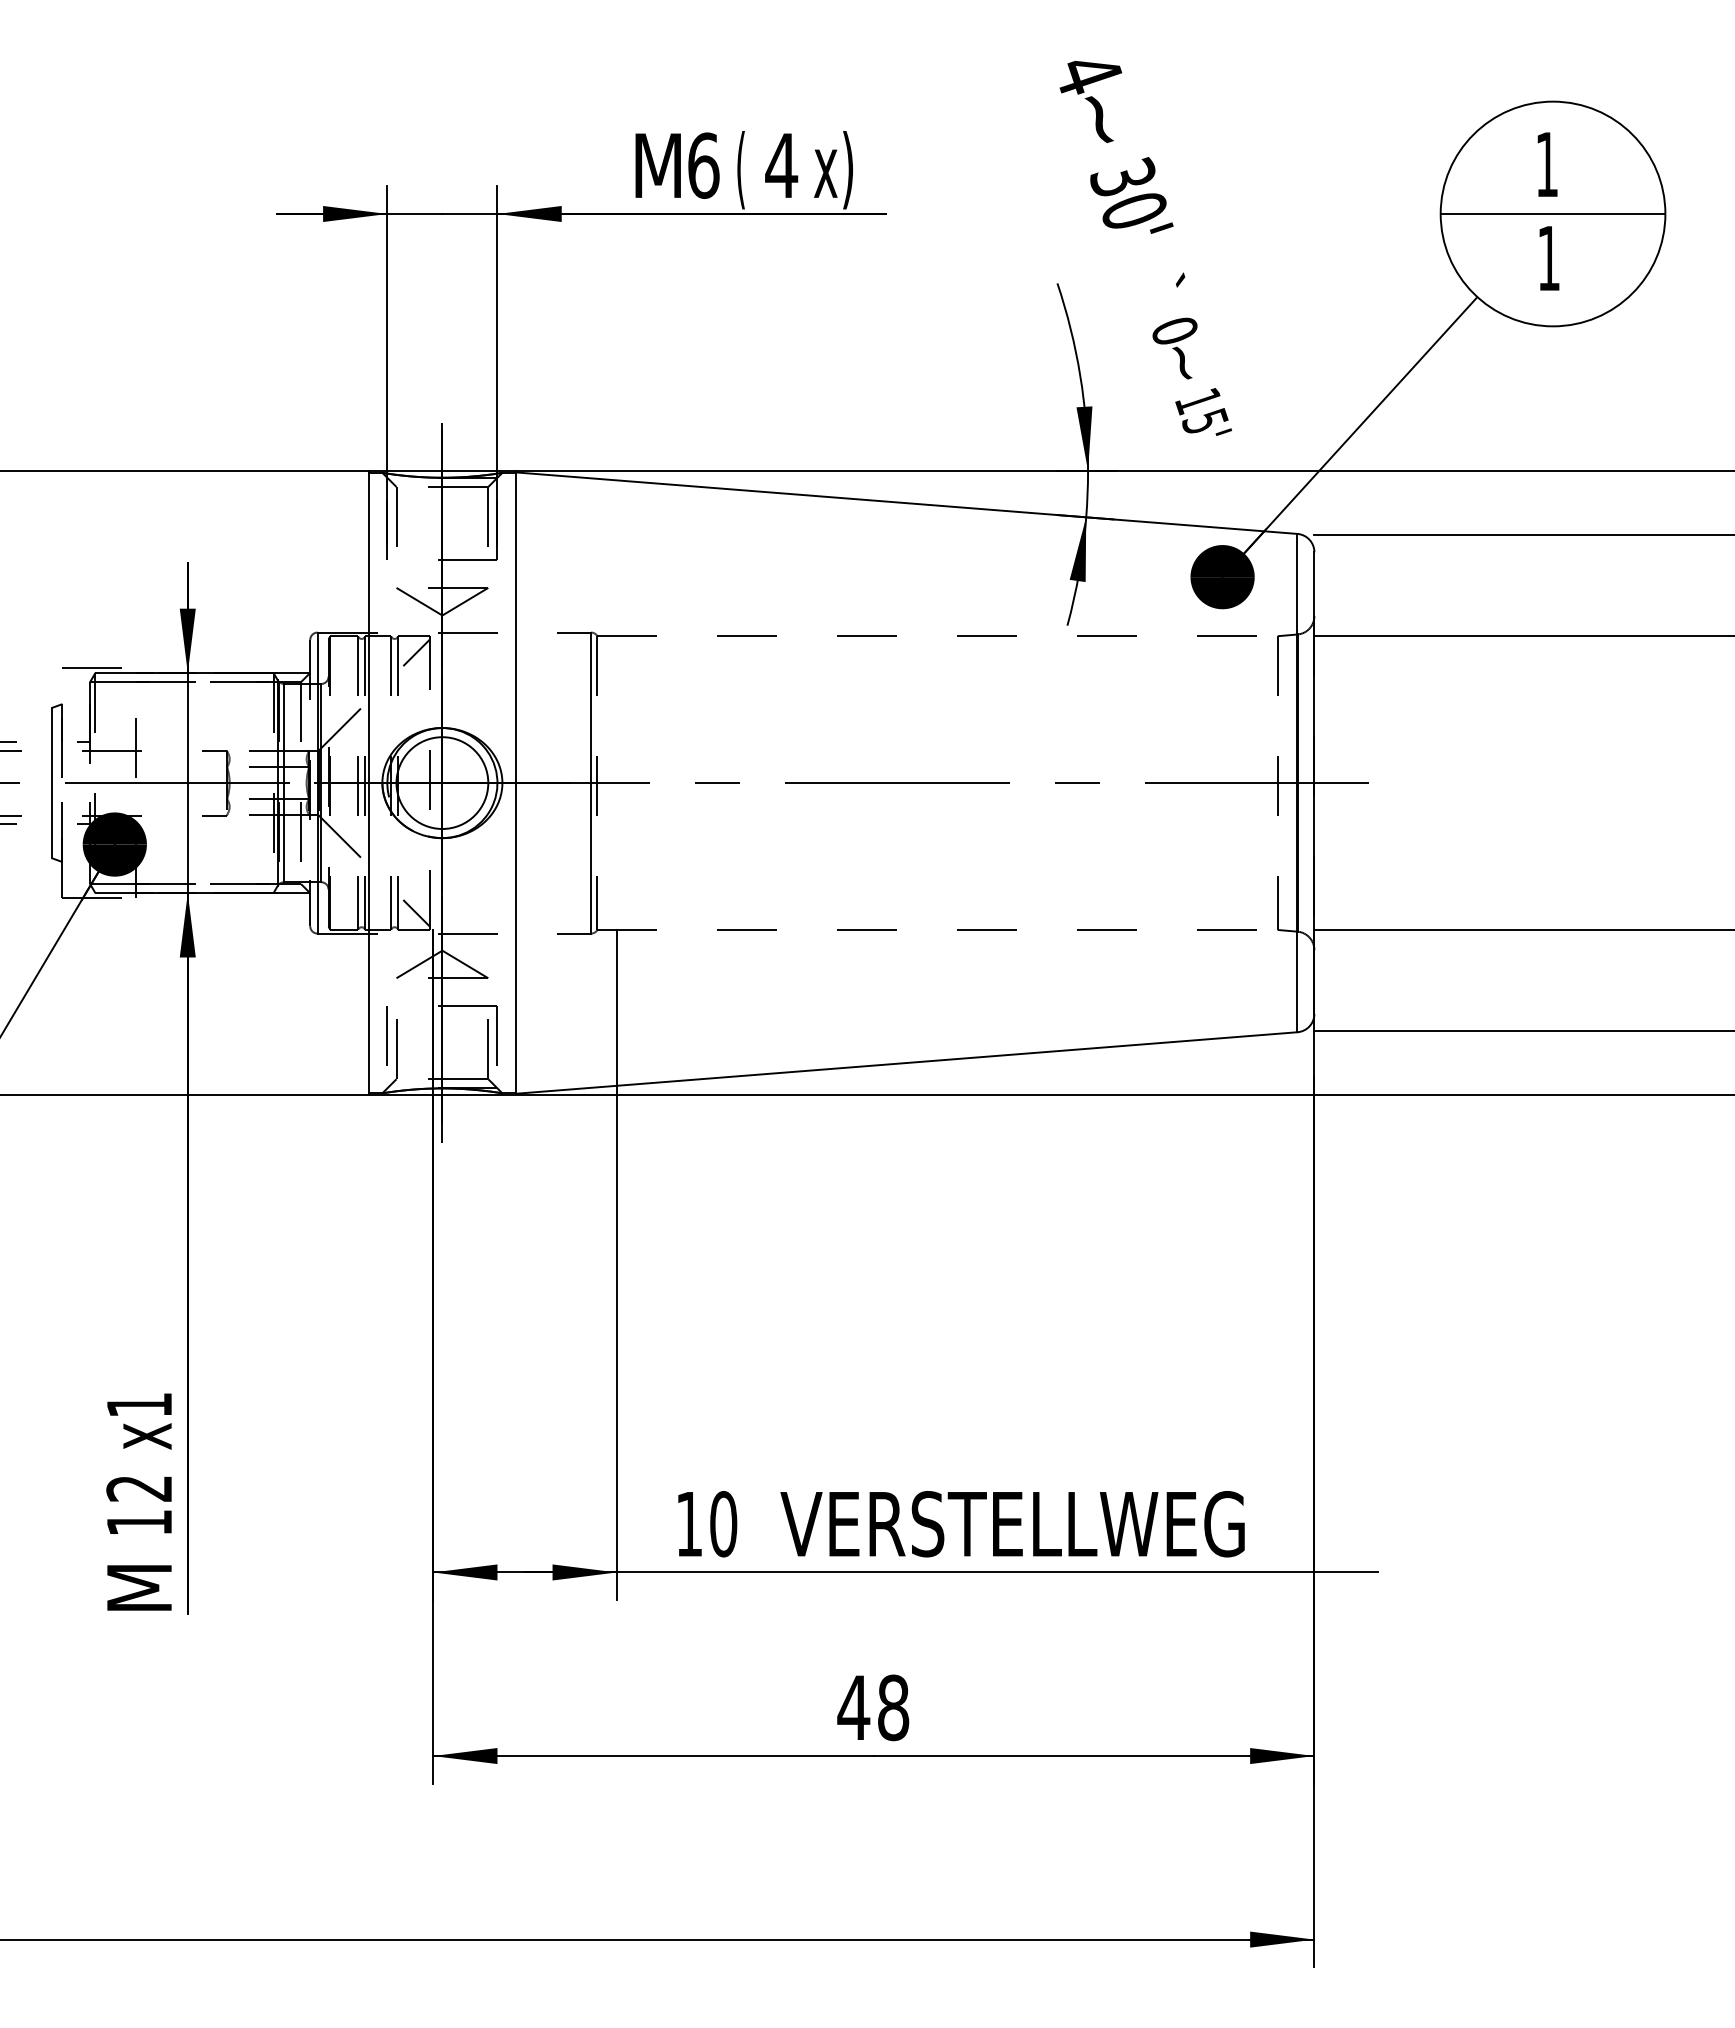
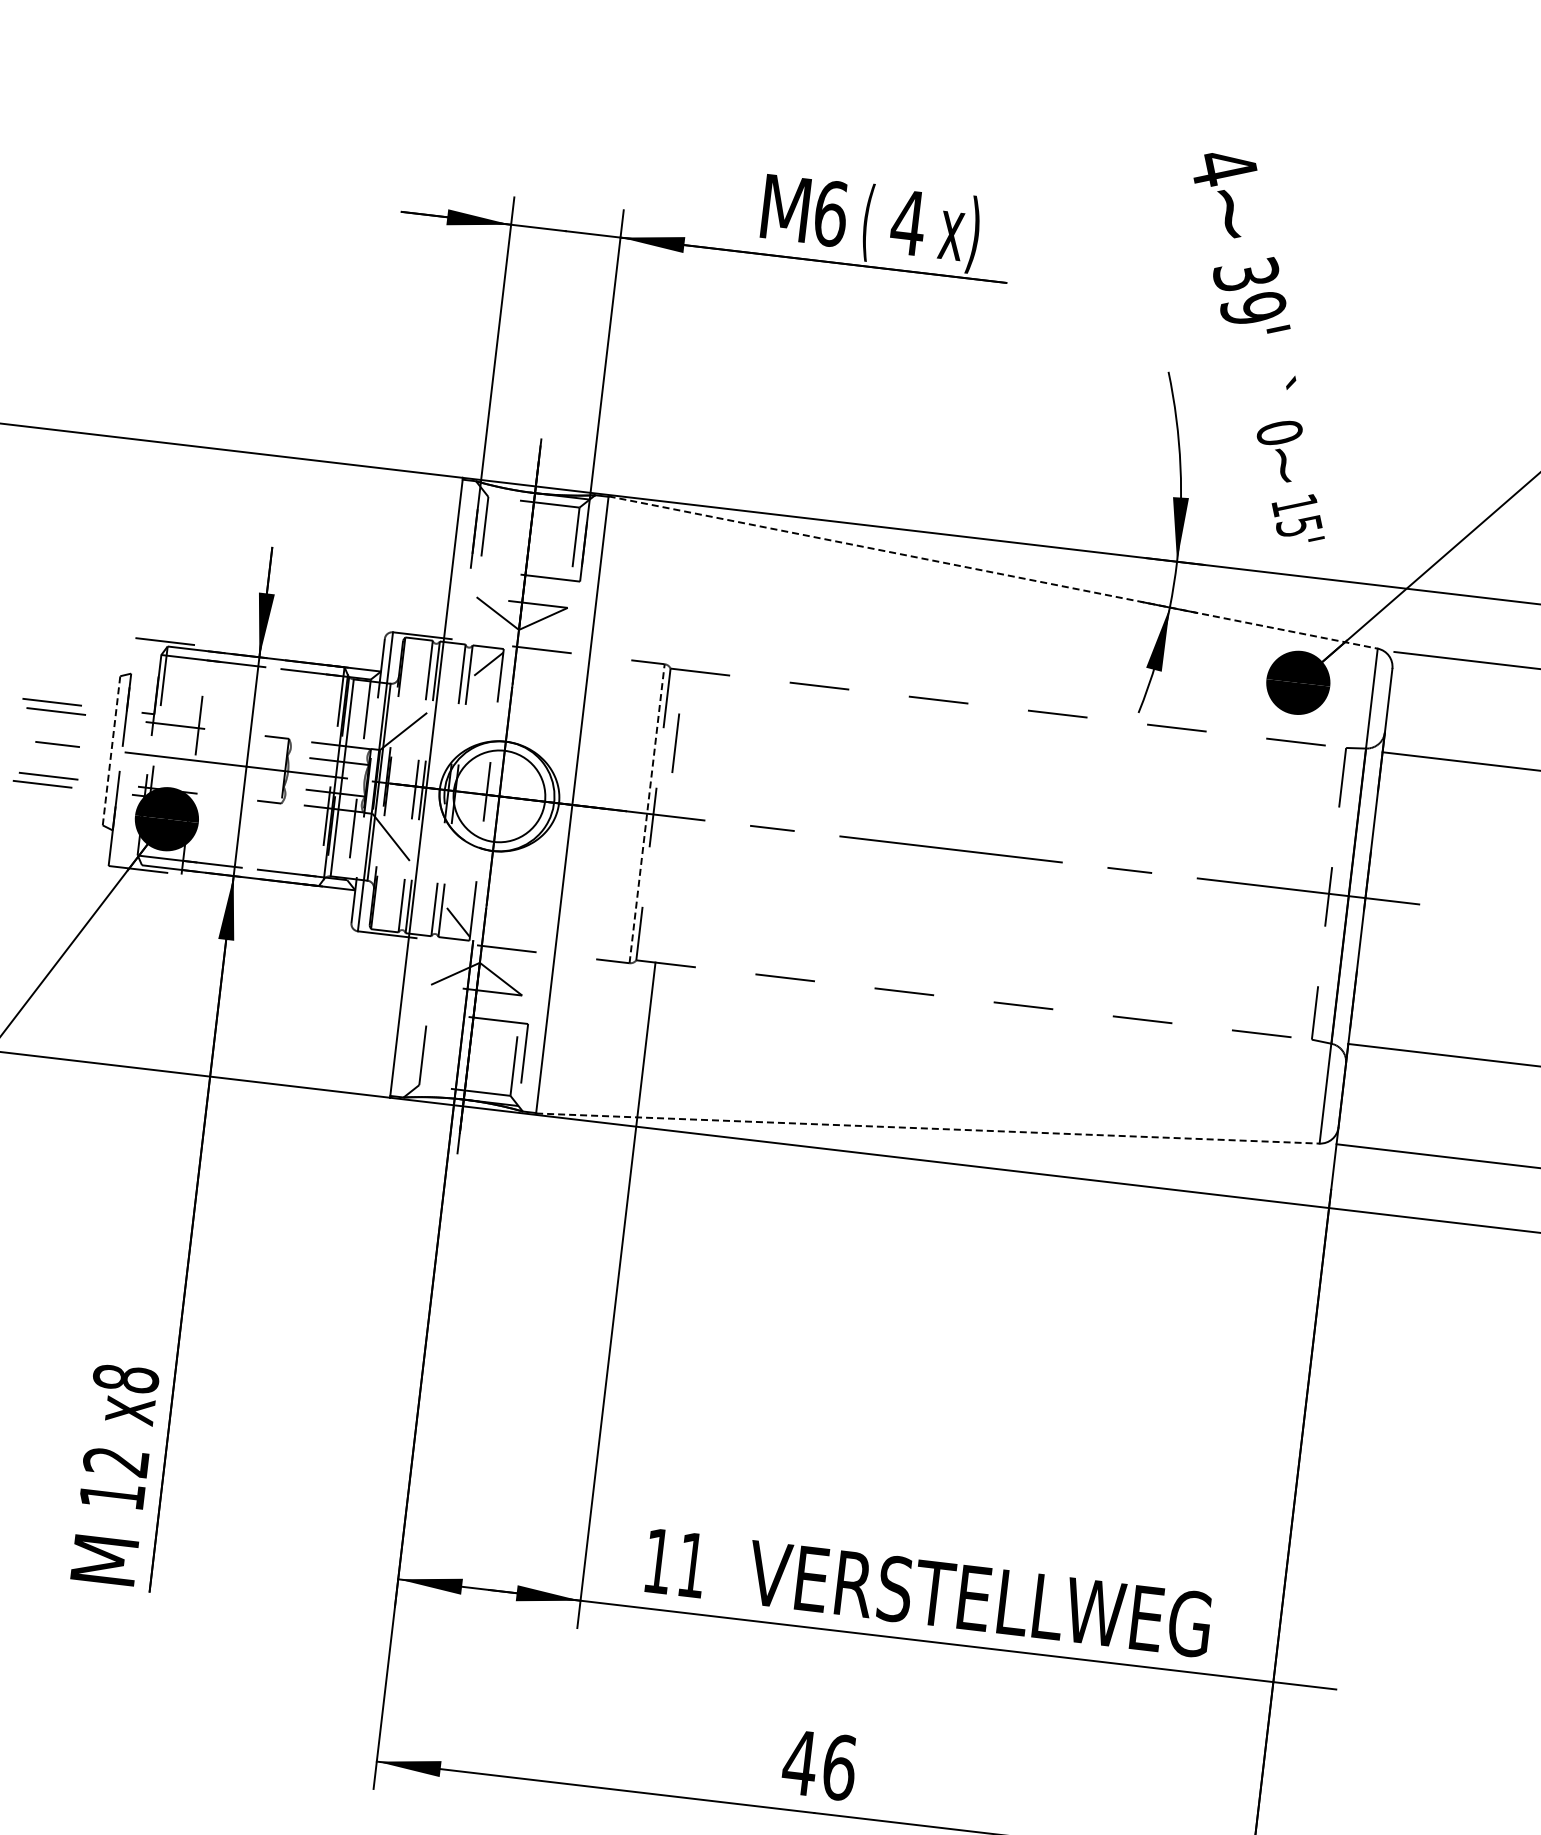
text: (1133, 210) -> (1252, 308), 30' -> 39'
line: (907, 503) -> (993, 572), solid -> dashed
line: (51, 782) -> (111, 750), solid -> dashed
line: (591, 783) -> (647, 814), solid -> dashed
line: (386, 1035) -> (674, 742), moved
line: (907, 1062) -> (928, 1128), solid -> dashed
text: (139, 1404) -> (126, 1378), x1 -> x8
text: (723, 1524) -> (692, 1565), 10 -> 11
text: (893, 1707) -> (839, 1767), 48 -> 46

